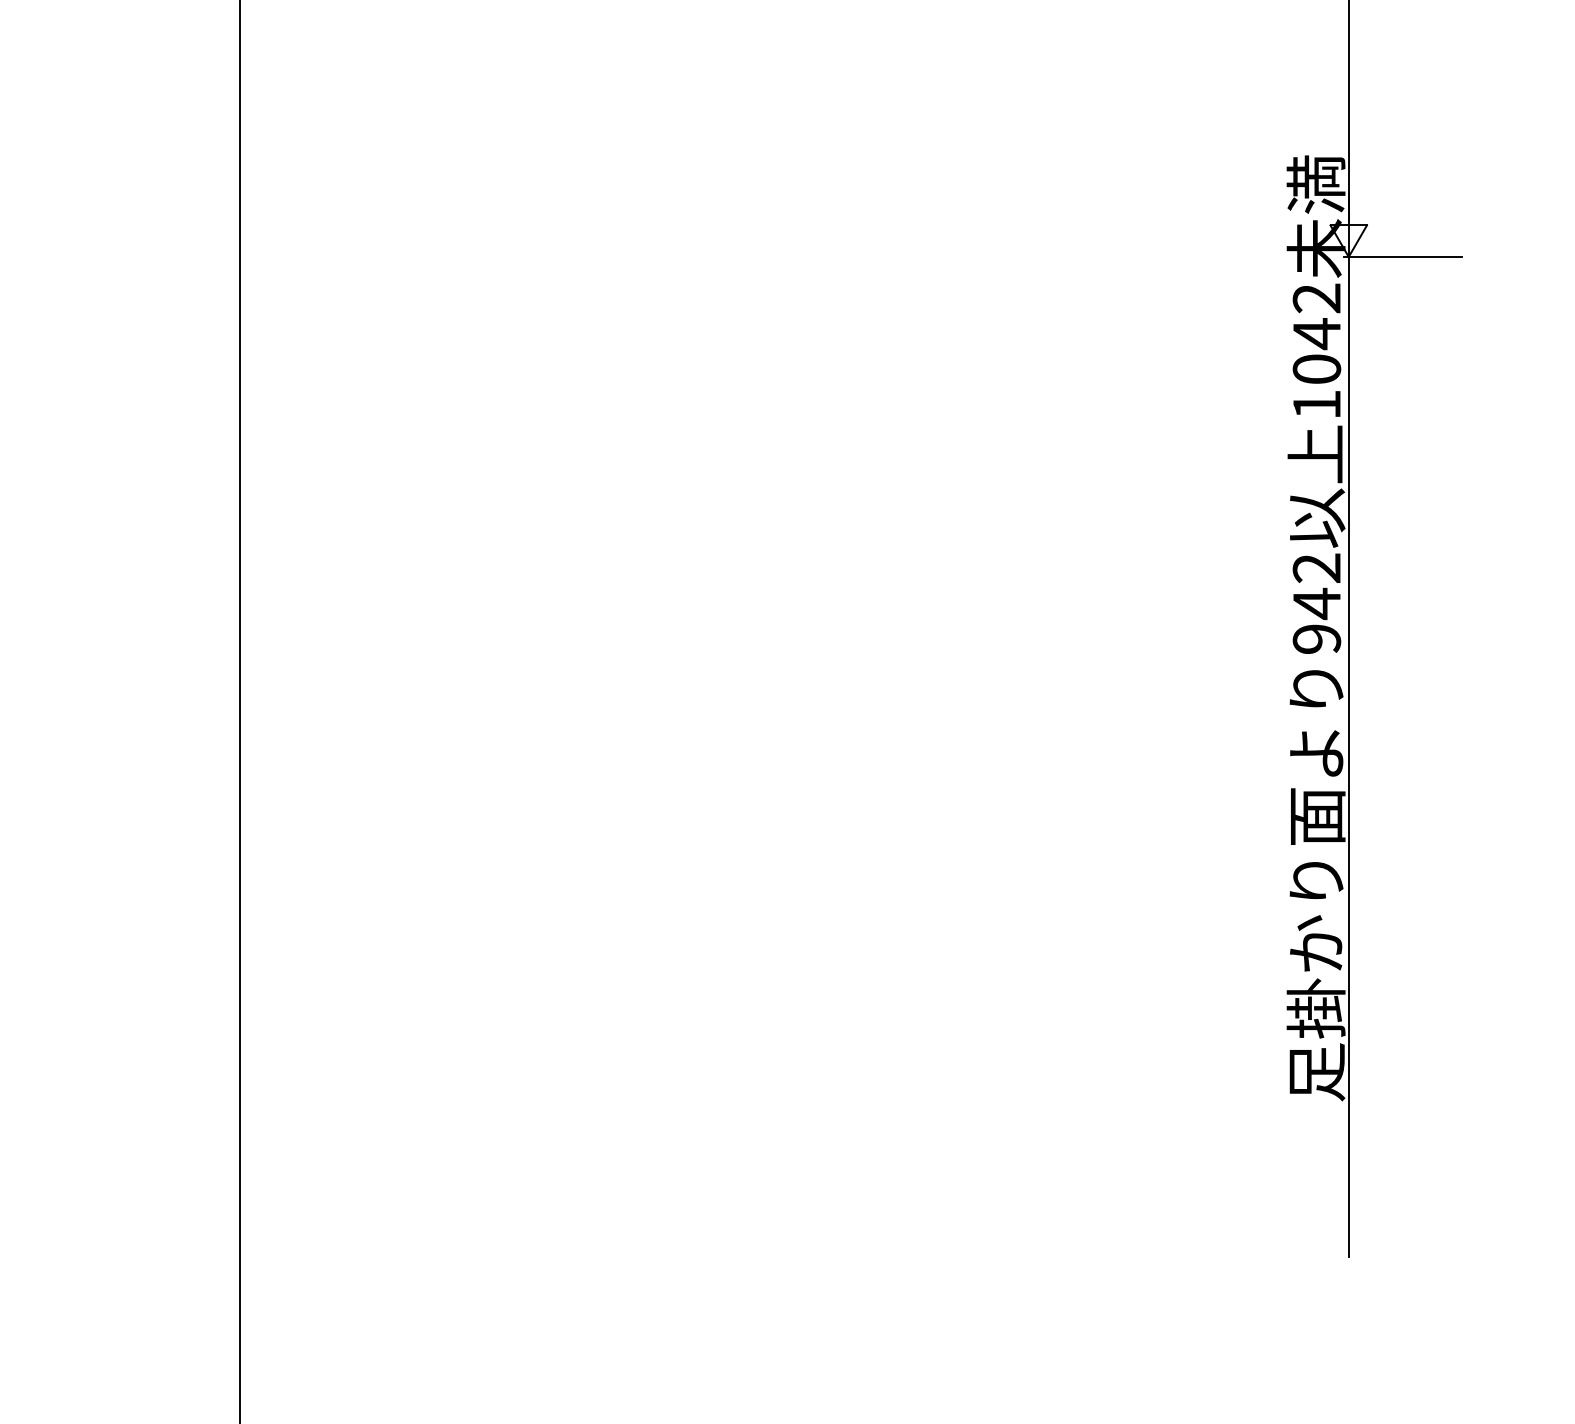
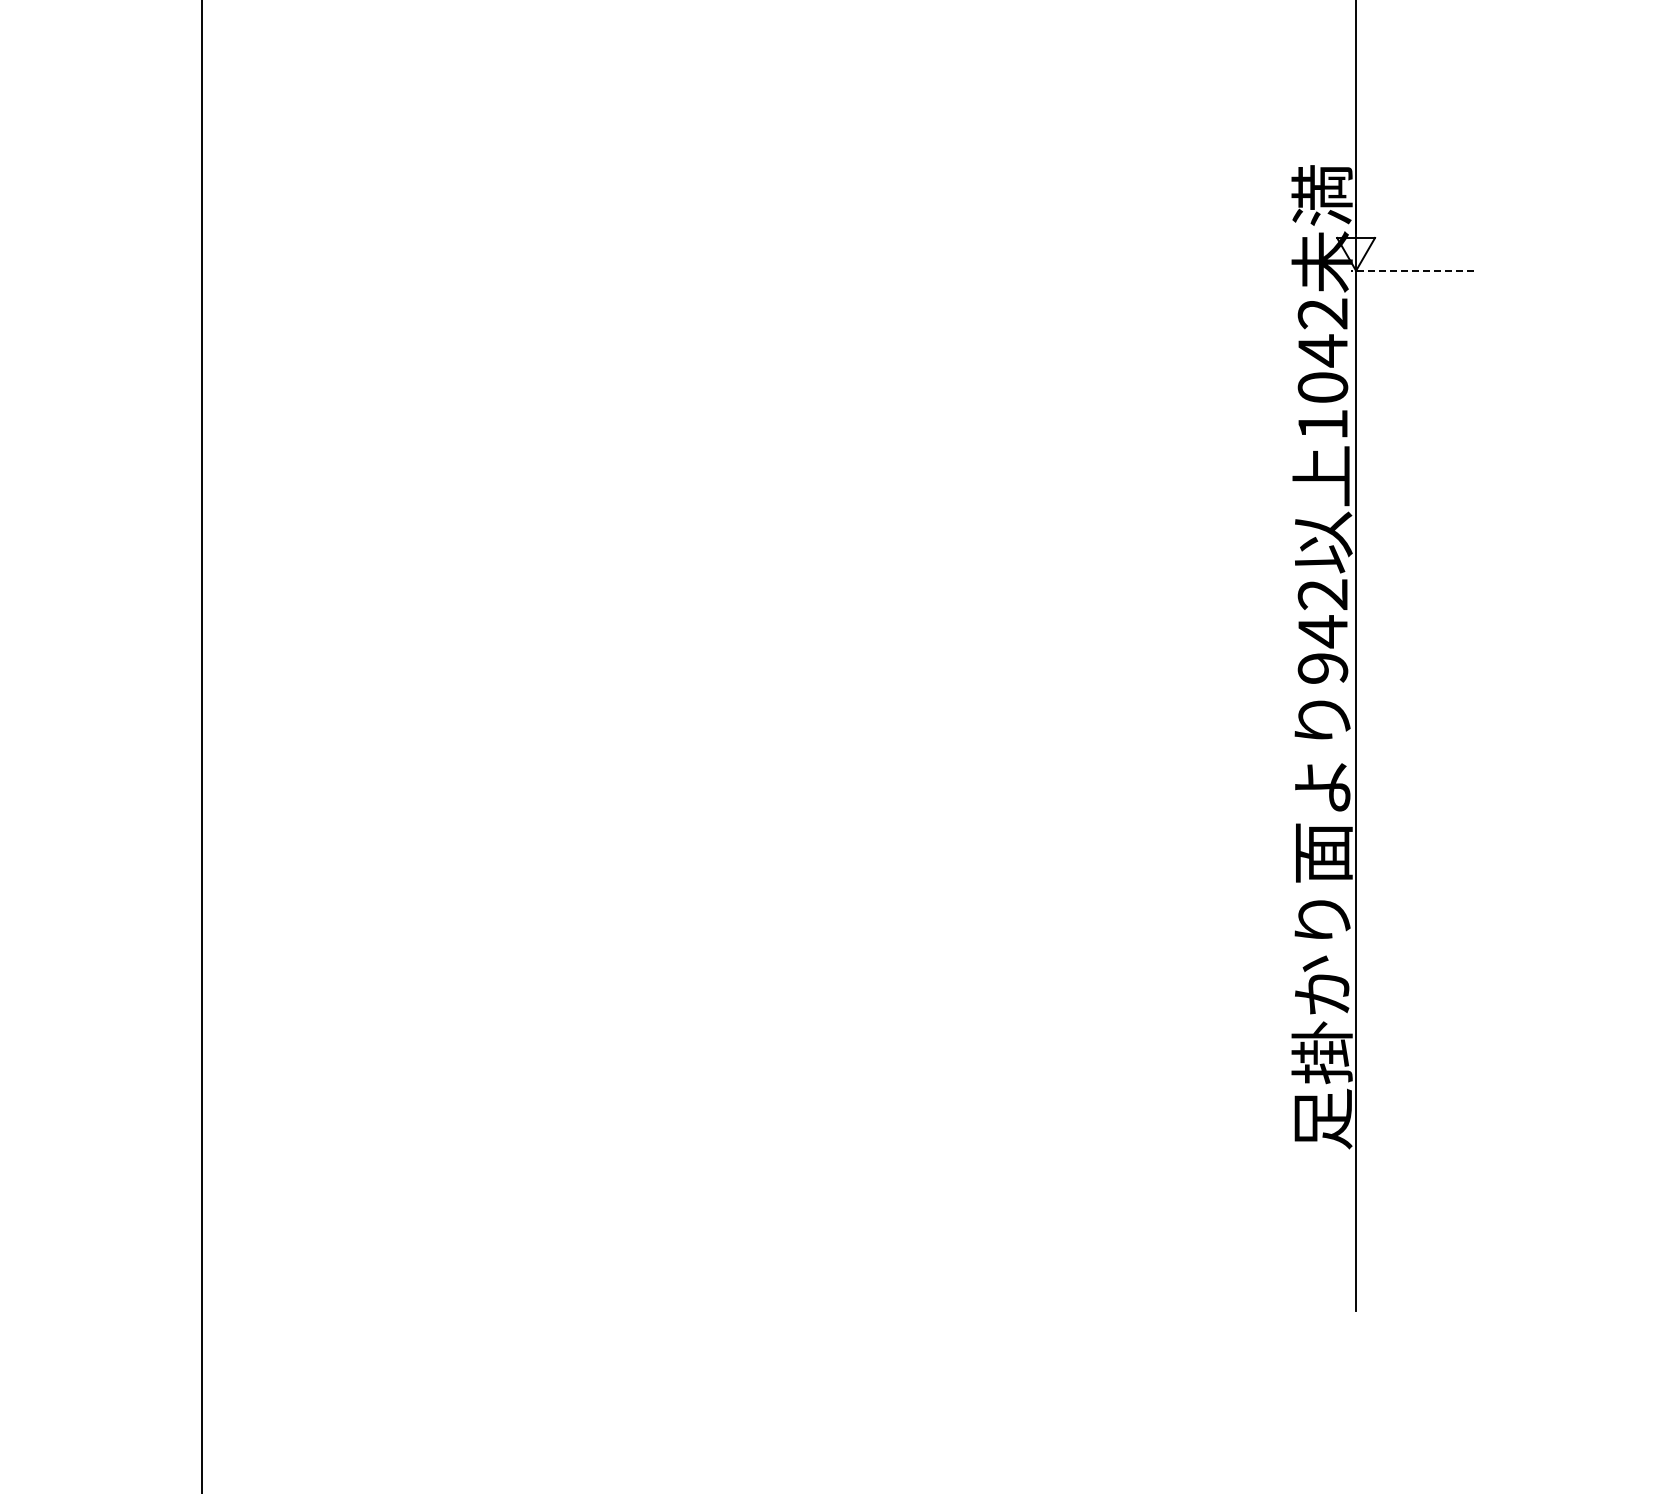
line: (1402, 256) -> (1412, 270), solid -> dashed

